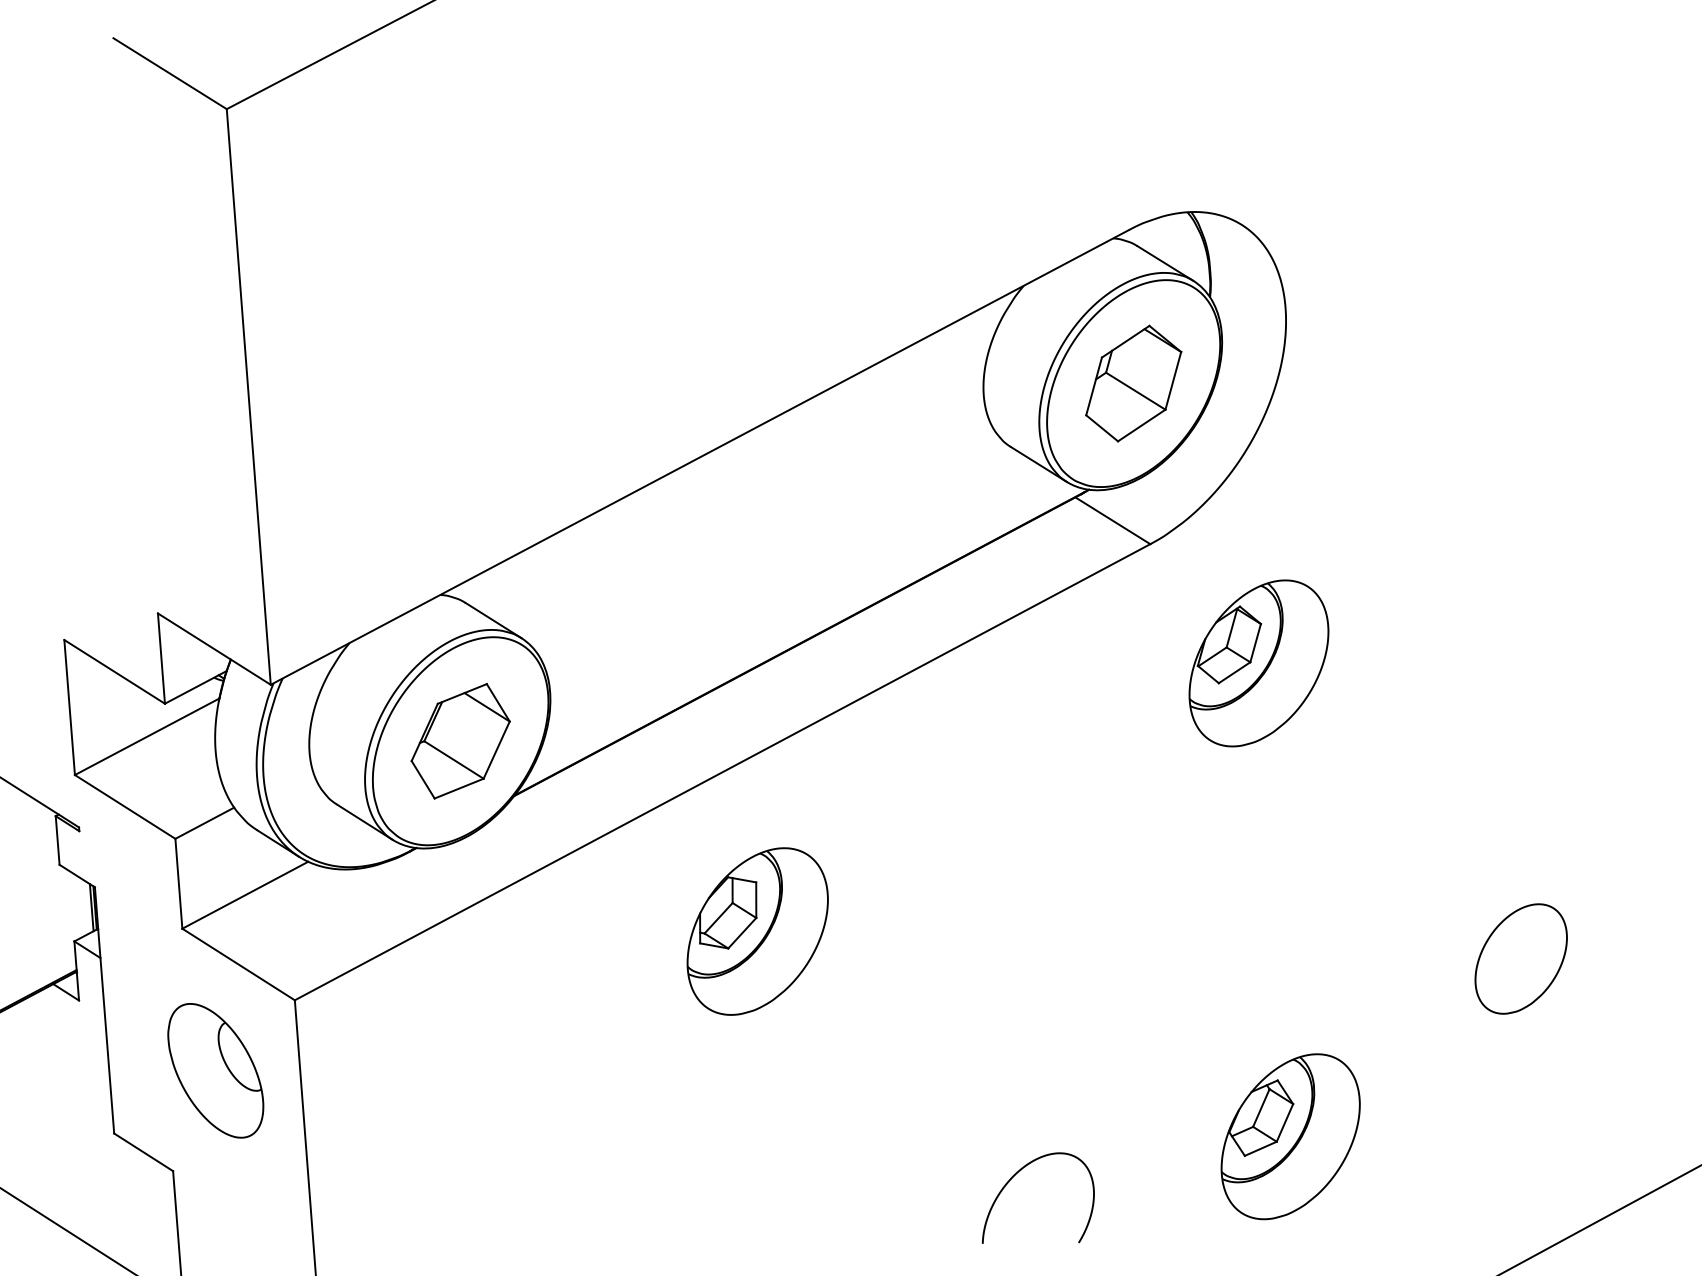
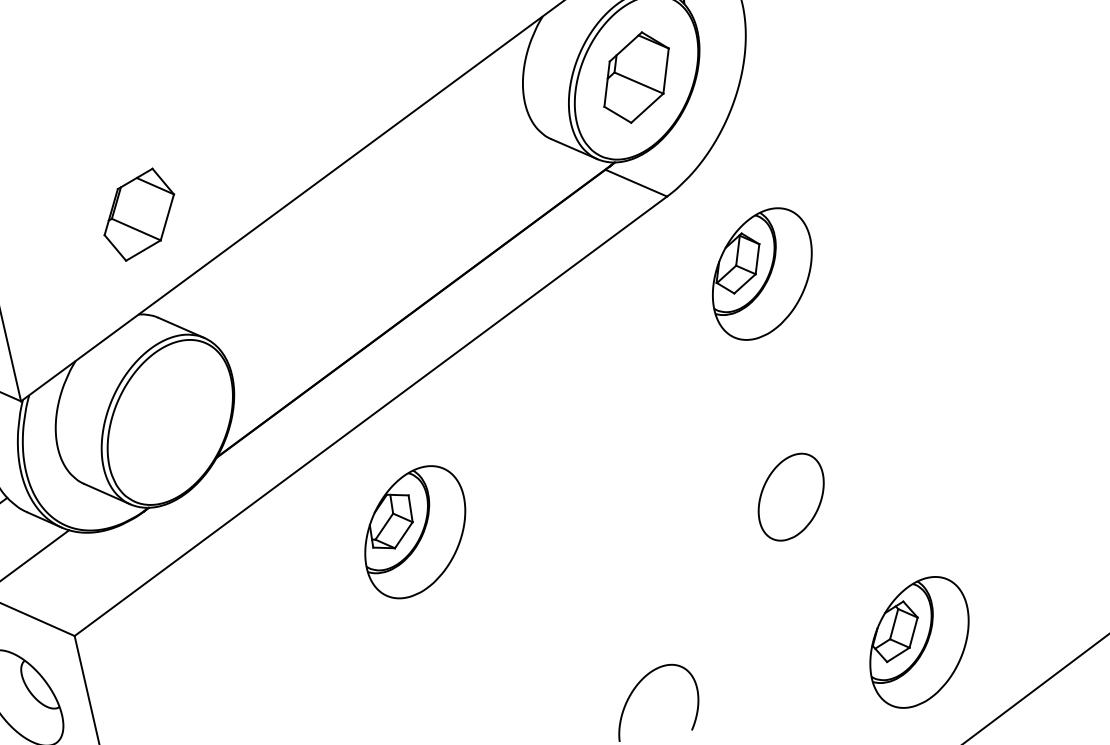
part: (460, 741) -> (139, 214), moved
part: (1520, 958) -> (790, 496), moved
part: (1290, 1136) -> (919, 642), moved

